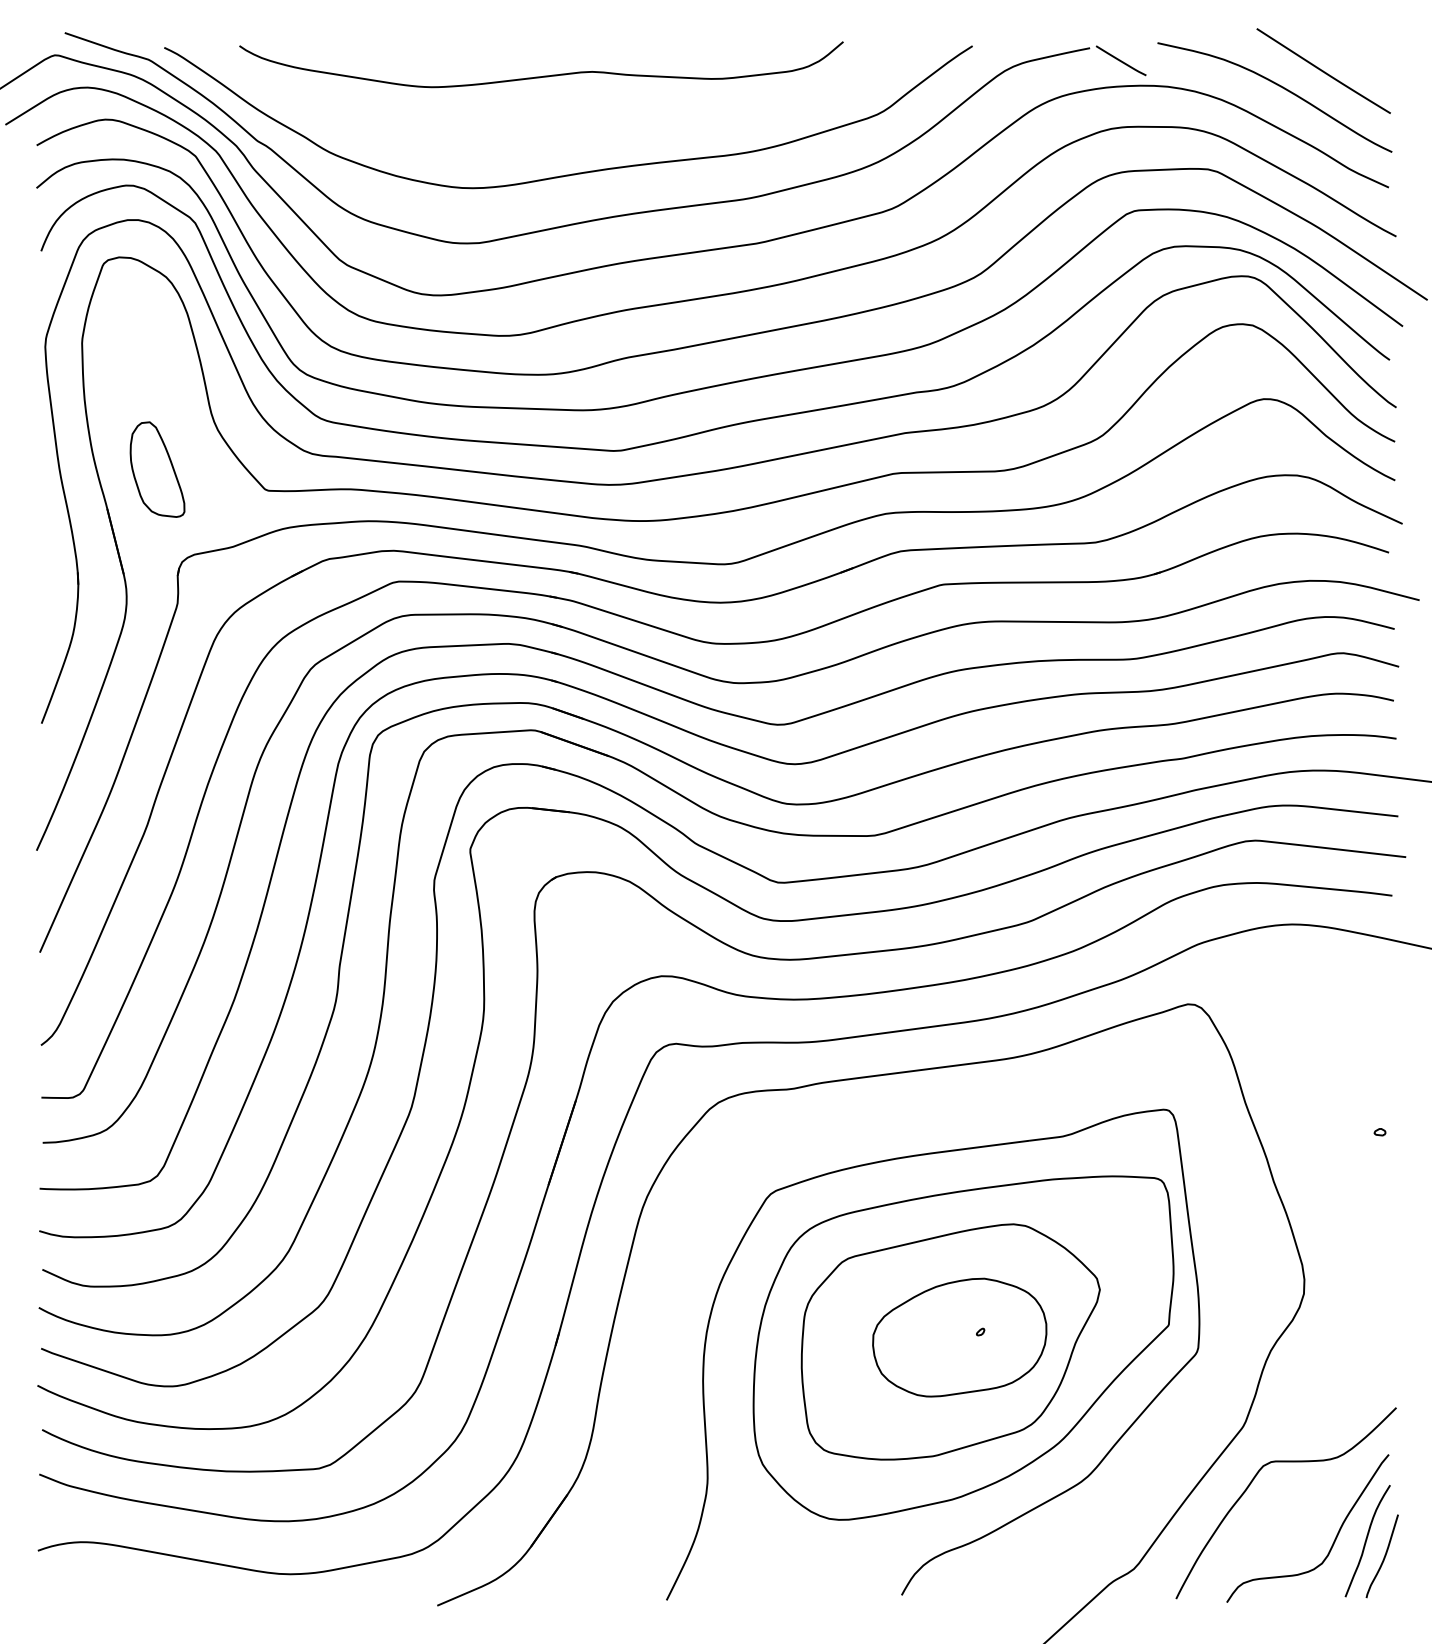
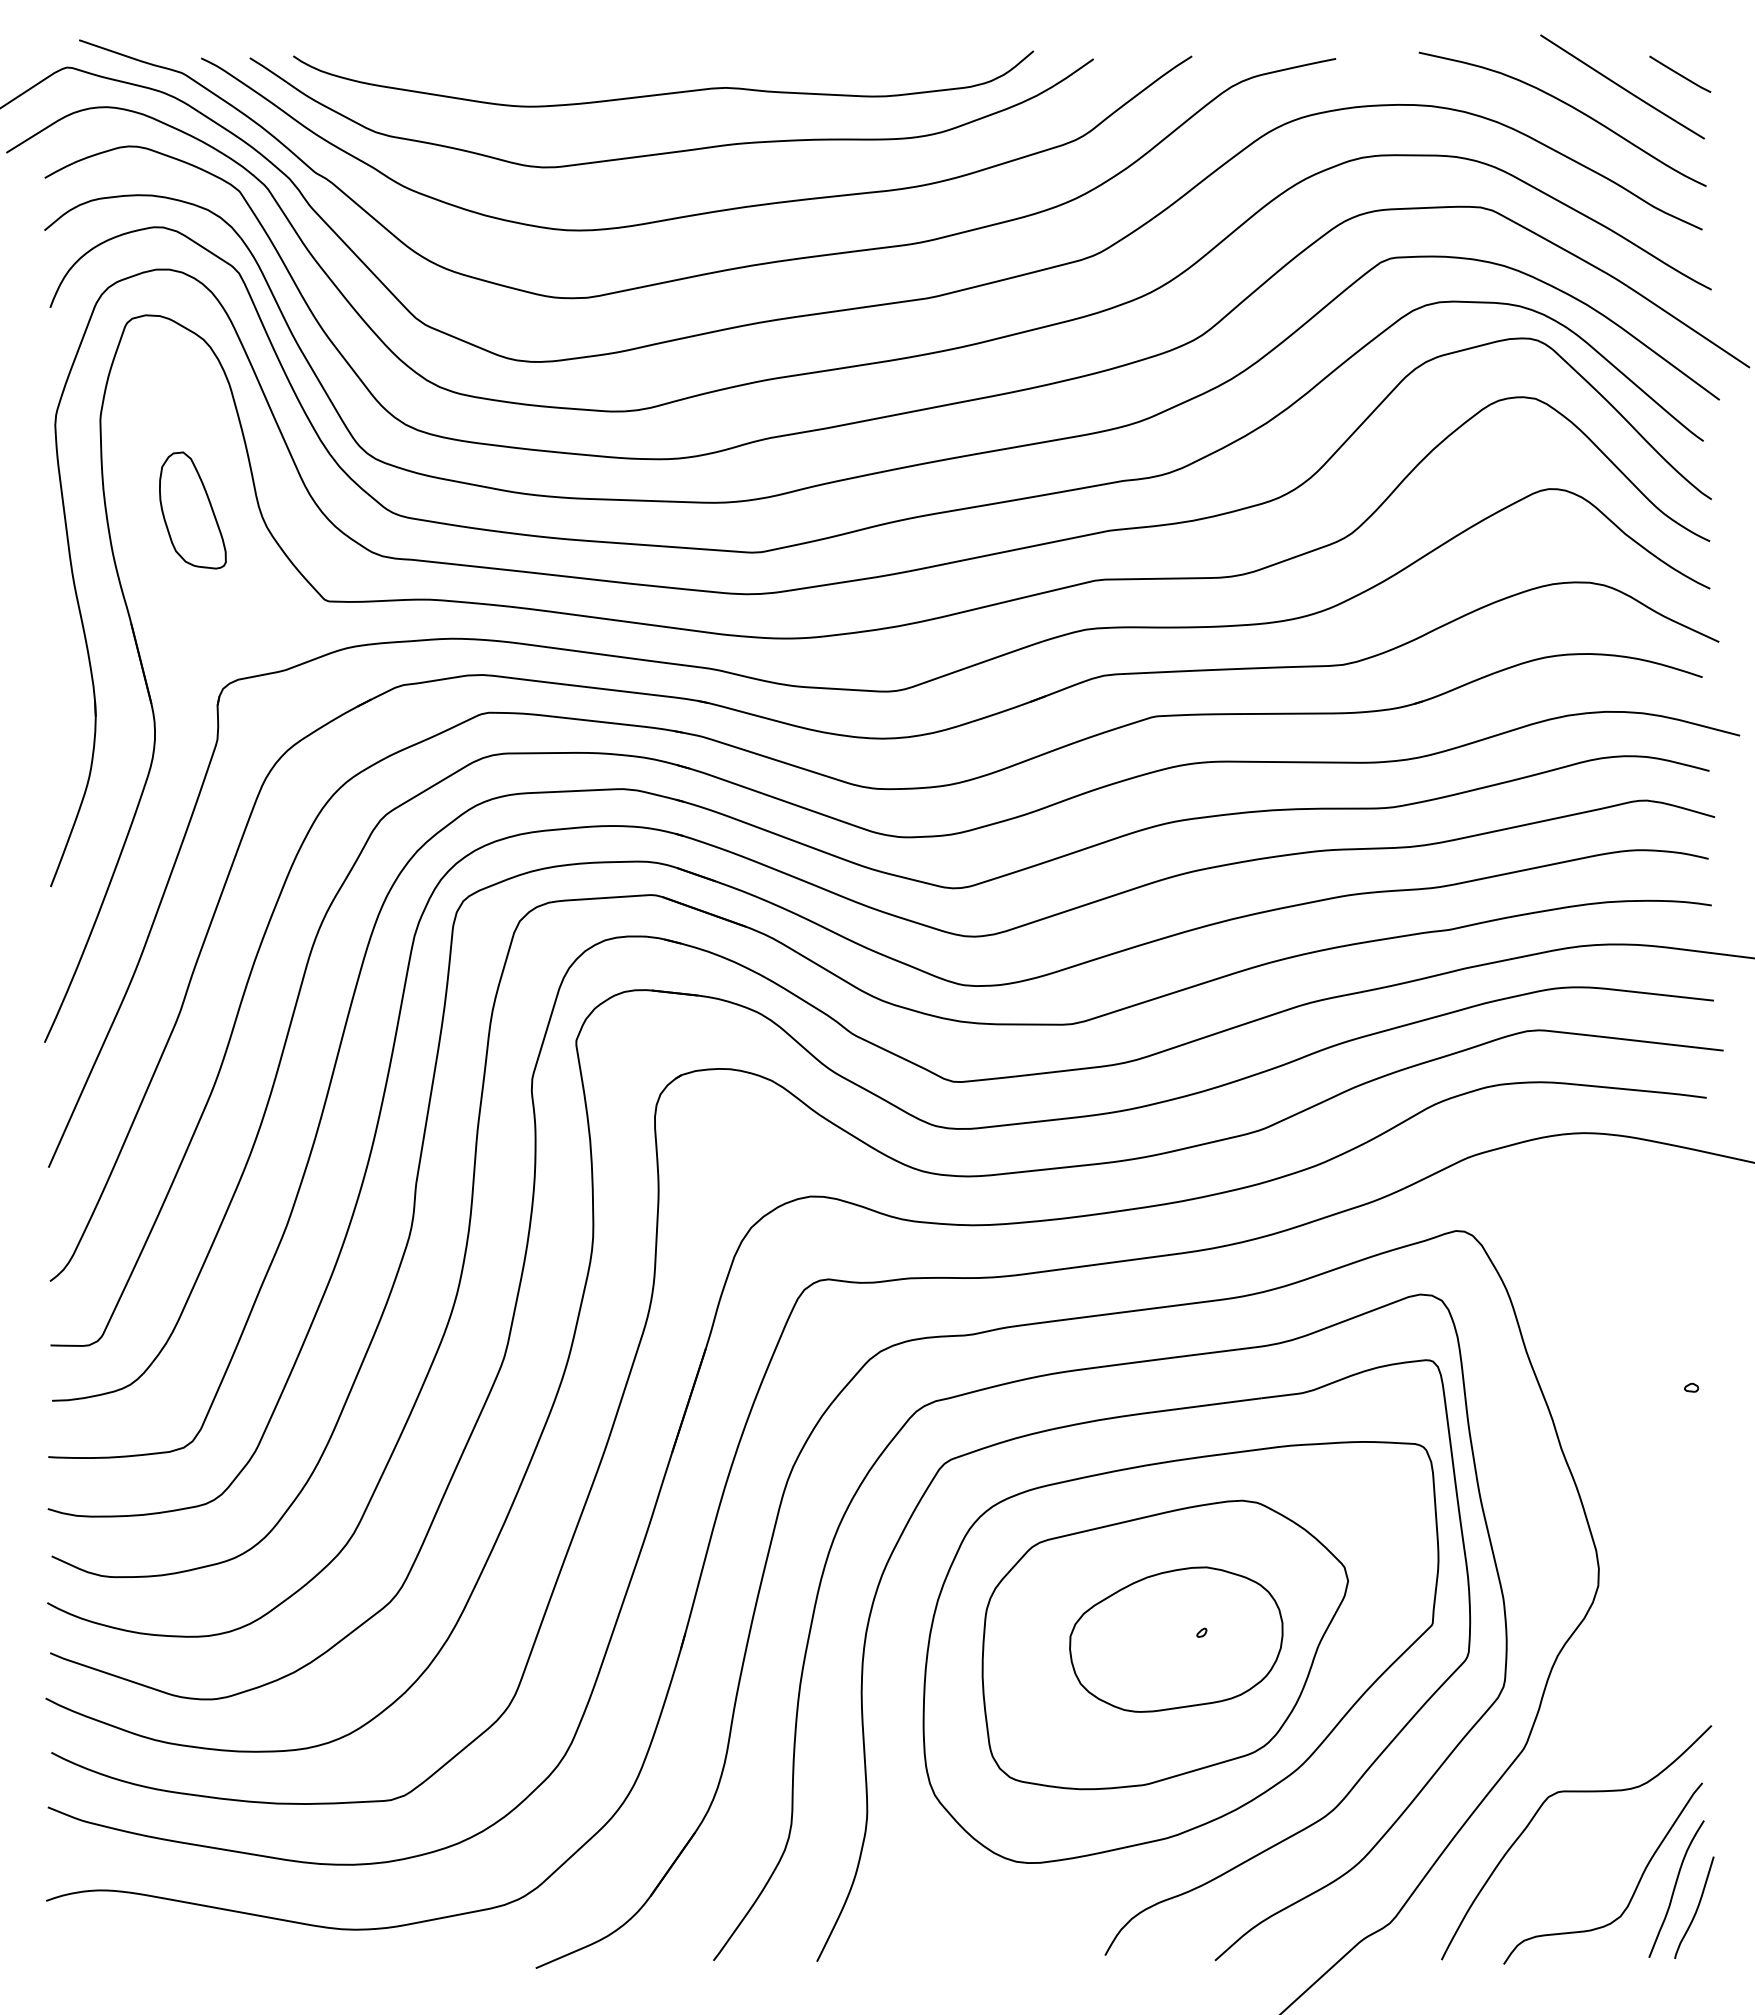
line: (1120, 60) -> (1679, 73), moved
curve: (552, 122) -> (677, 150), added
part: (157, 469) -> (192, 510), moved
curve: (878, 1118) -> (1076, 1371), added

